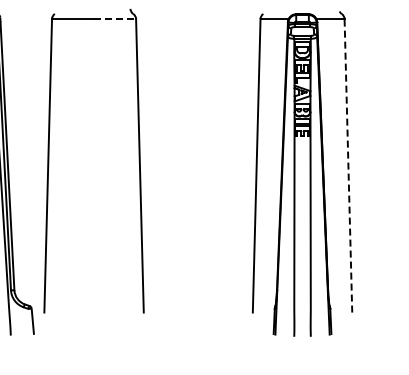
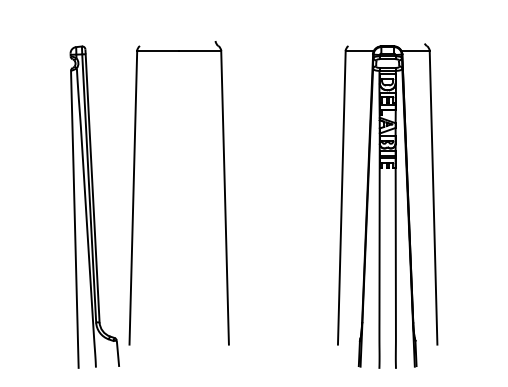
line: (115, 19) -> (200, 51), dashed -> solid
line: (348, 165) -> (433, 197), dashed -> solid

